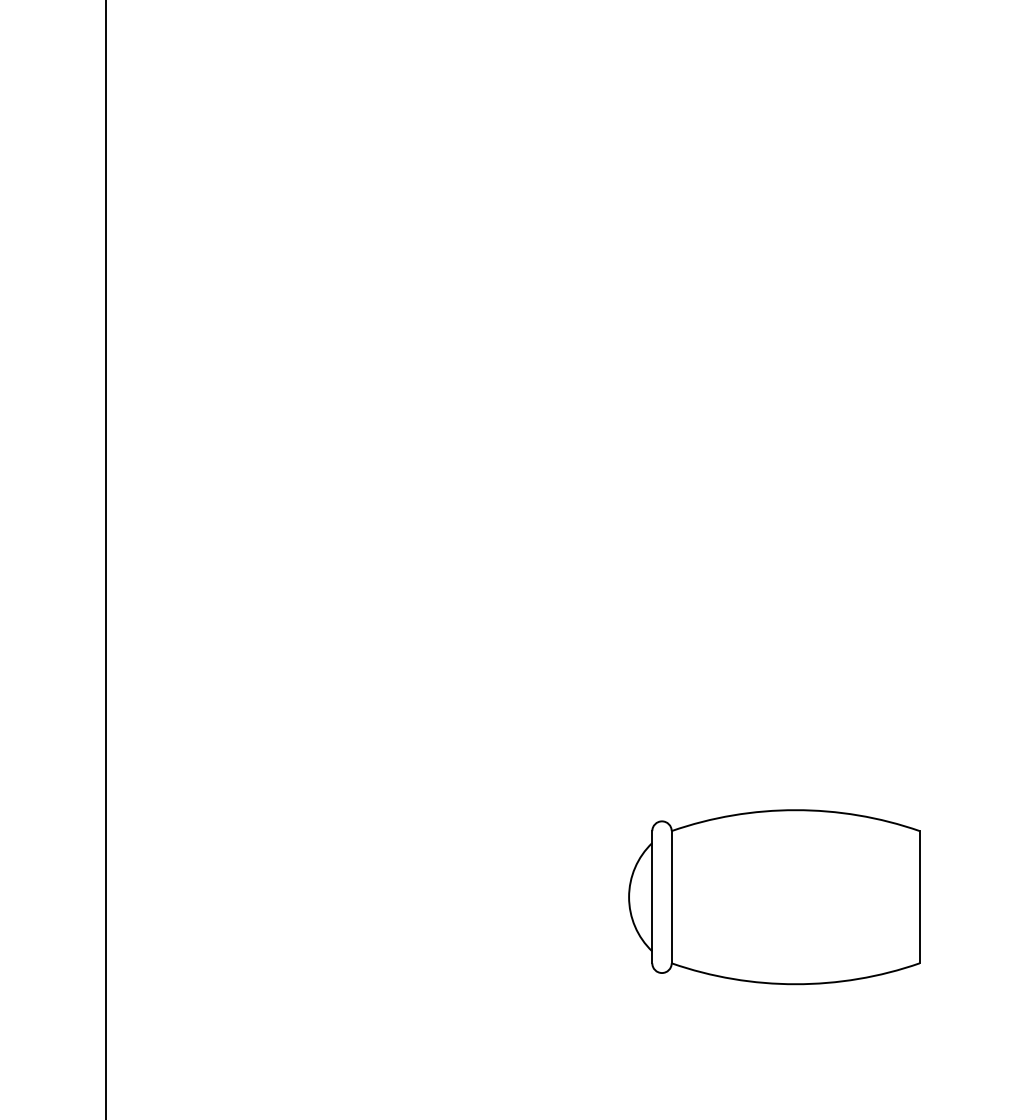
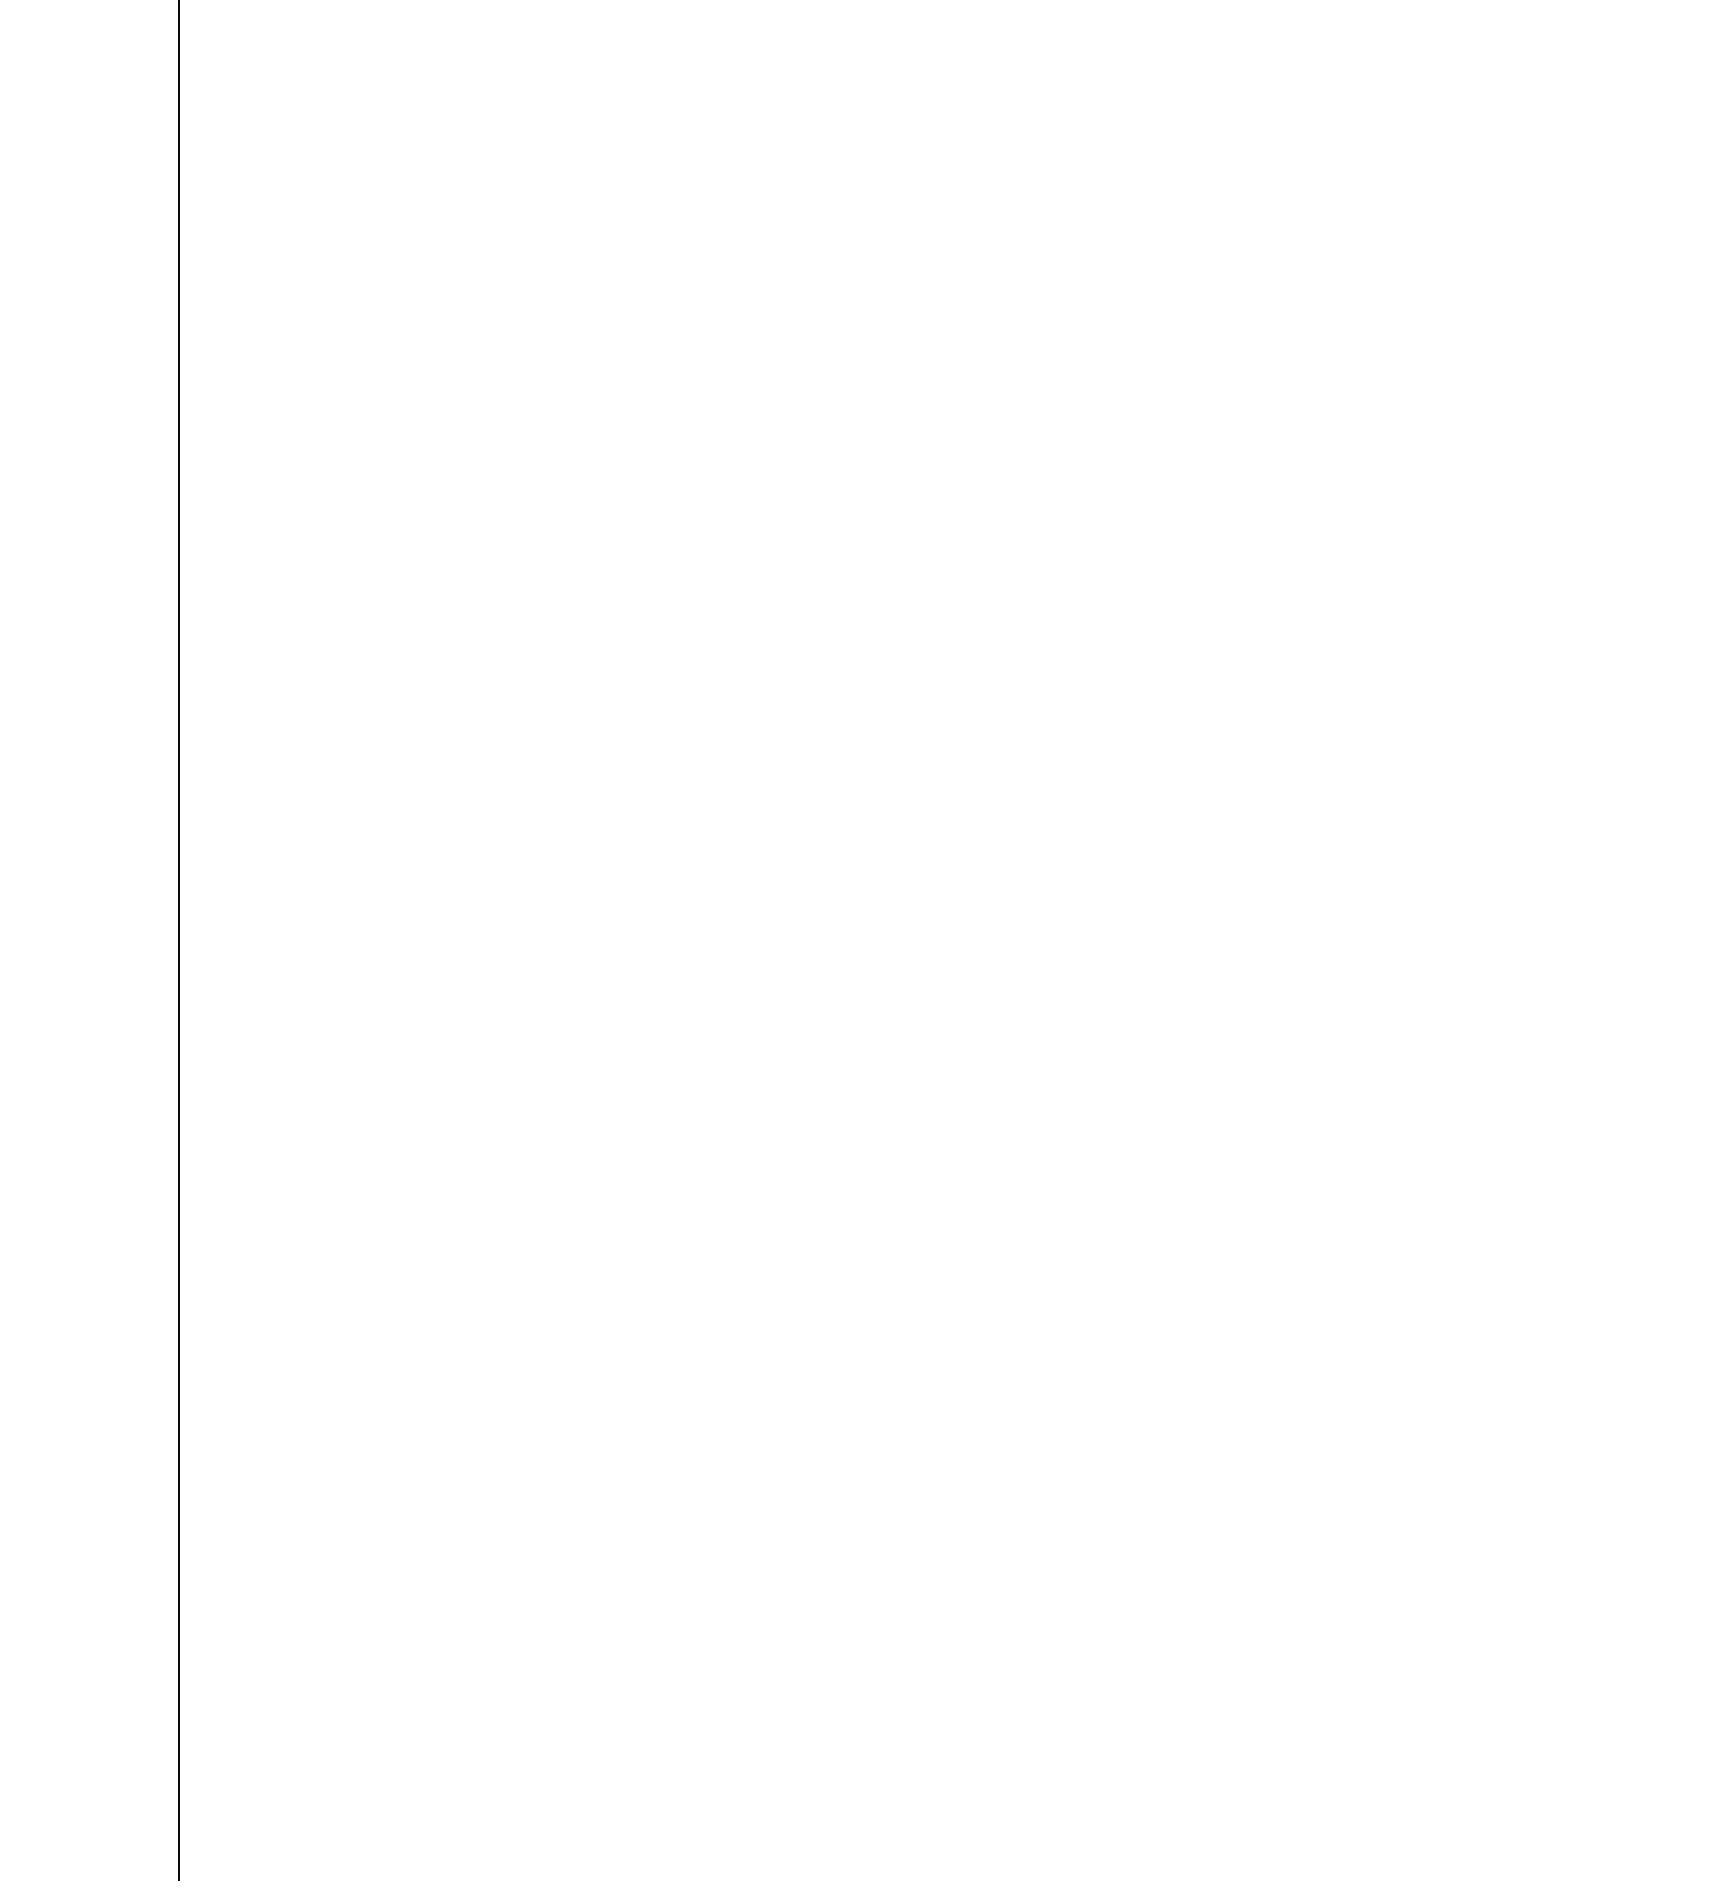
part: (774, 897) -> (1300, 1507), removed

